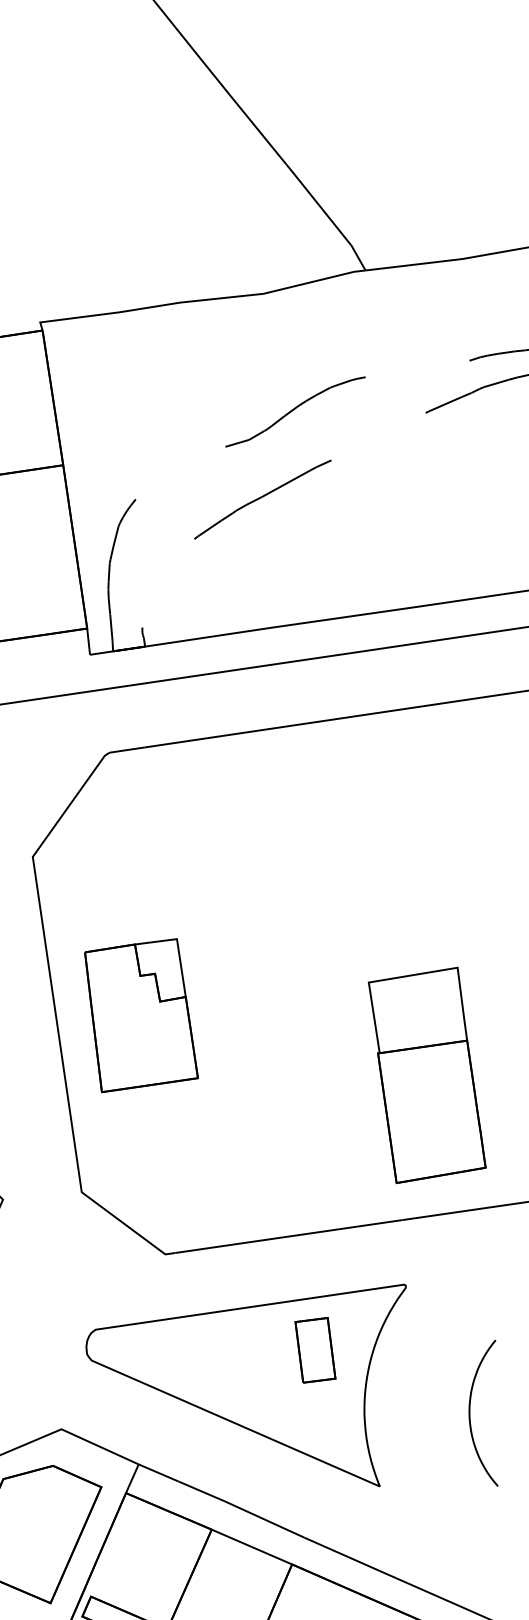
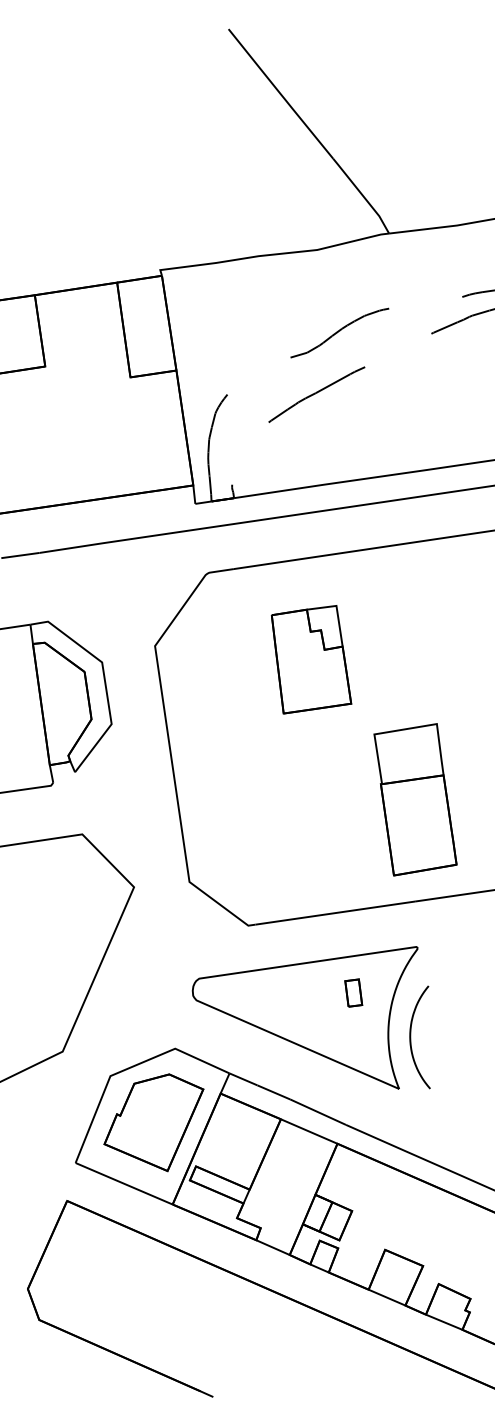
part: (141, 1015) -> (311, 659), moved
part: (427, 1075) -> (415, 799), moved
part: (314, 1349) -> (353, 992), size x0.6
curve: (471, 1413) -> (411, 1037), moved

